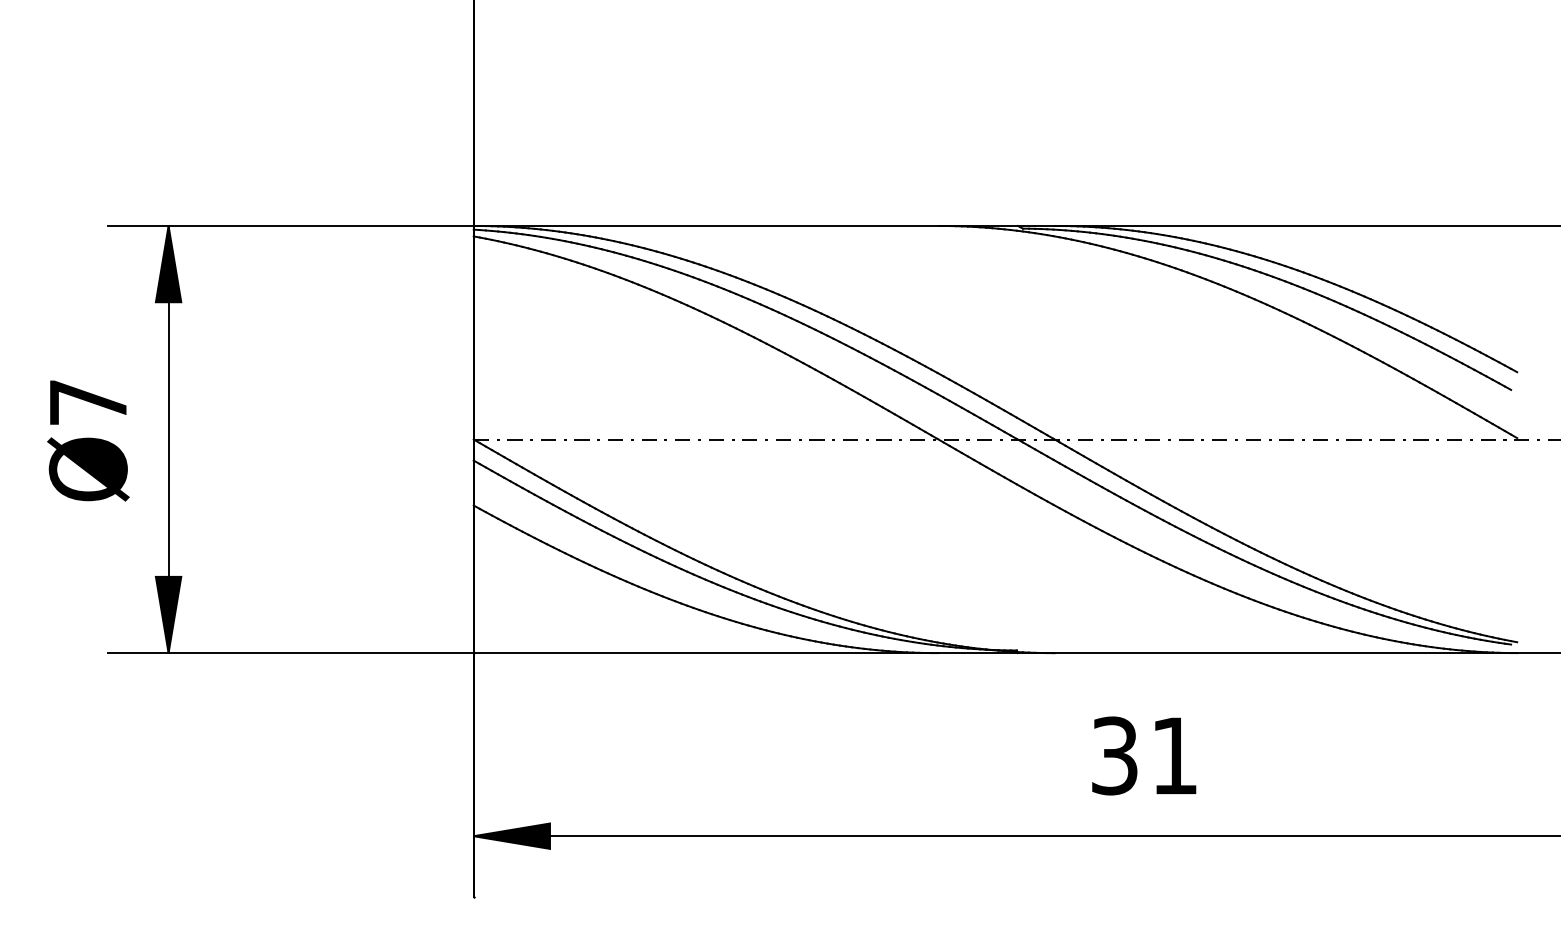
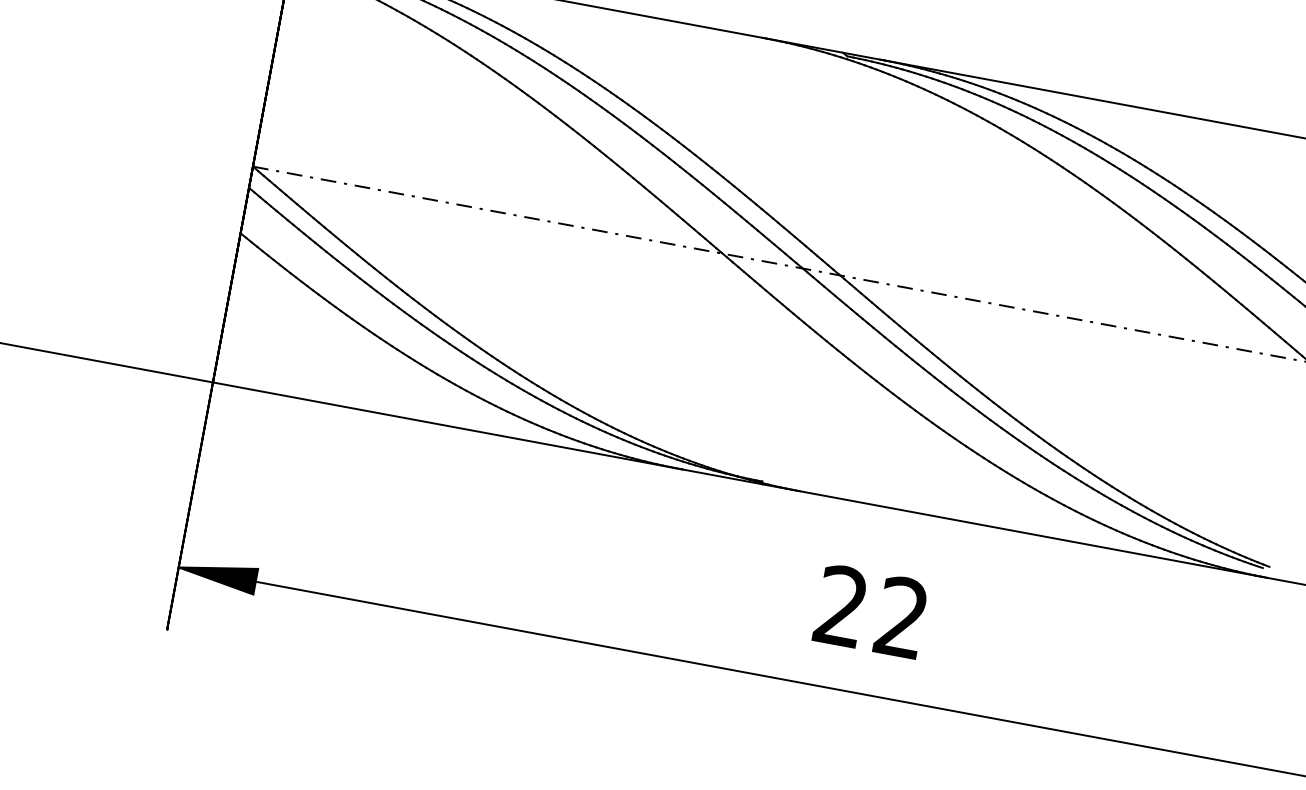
text: (1144, 755) -> (871, 611), 31 -> 22

